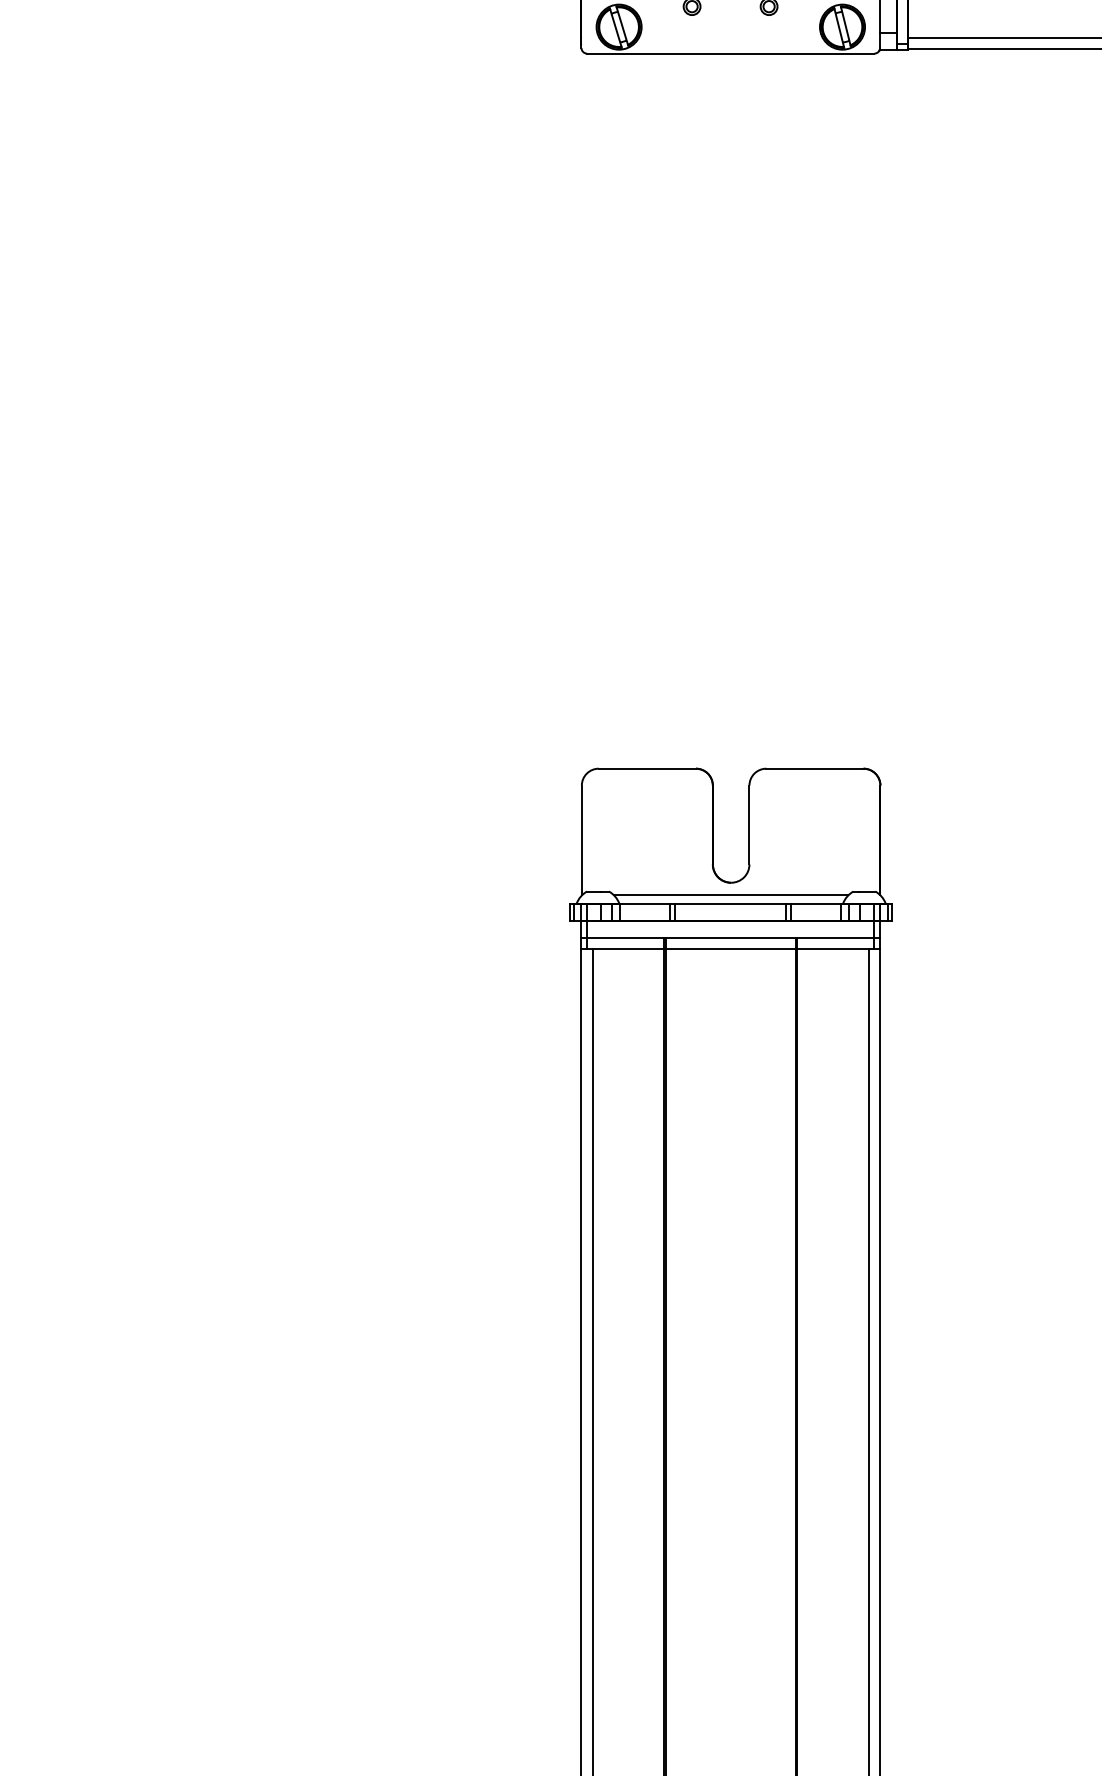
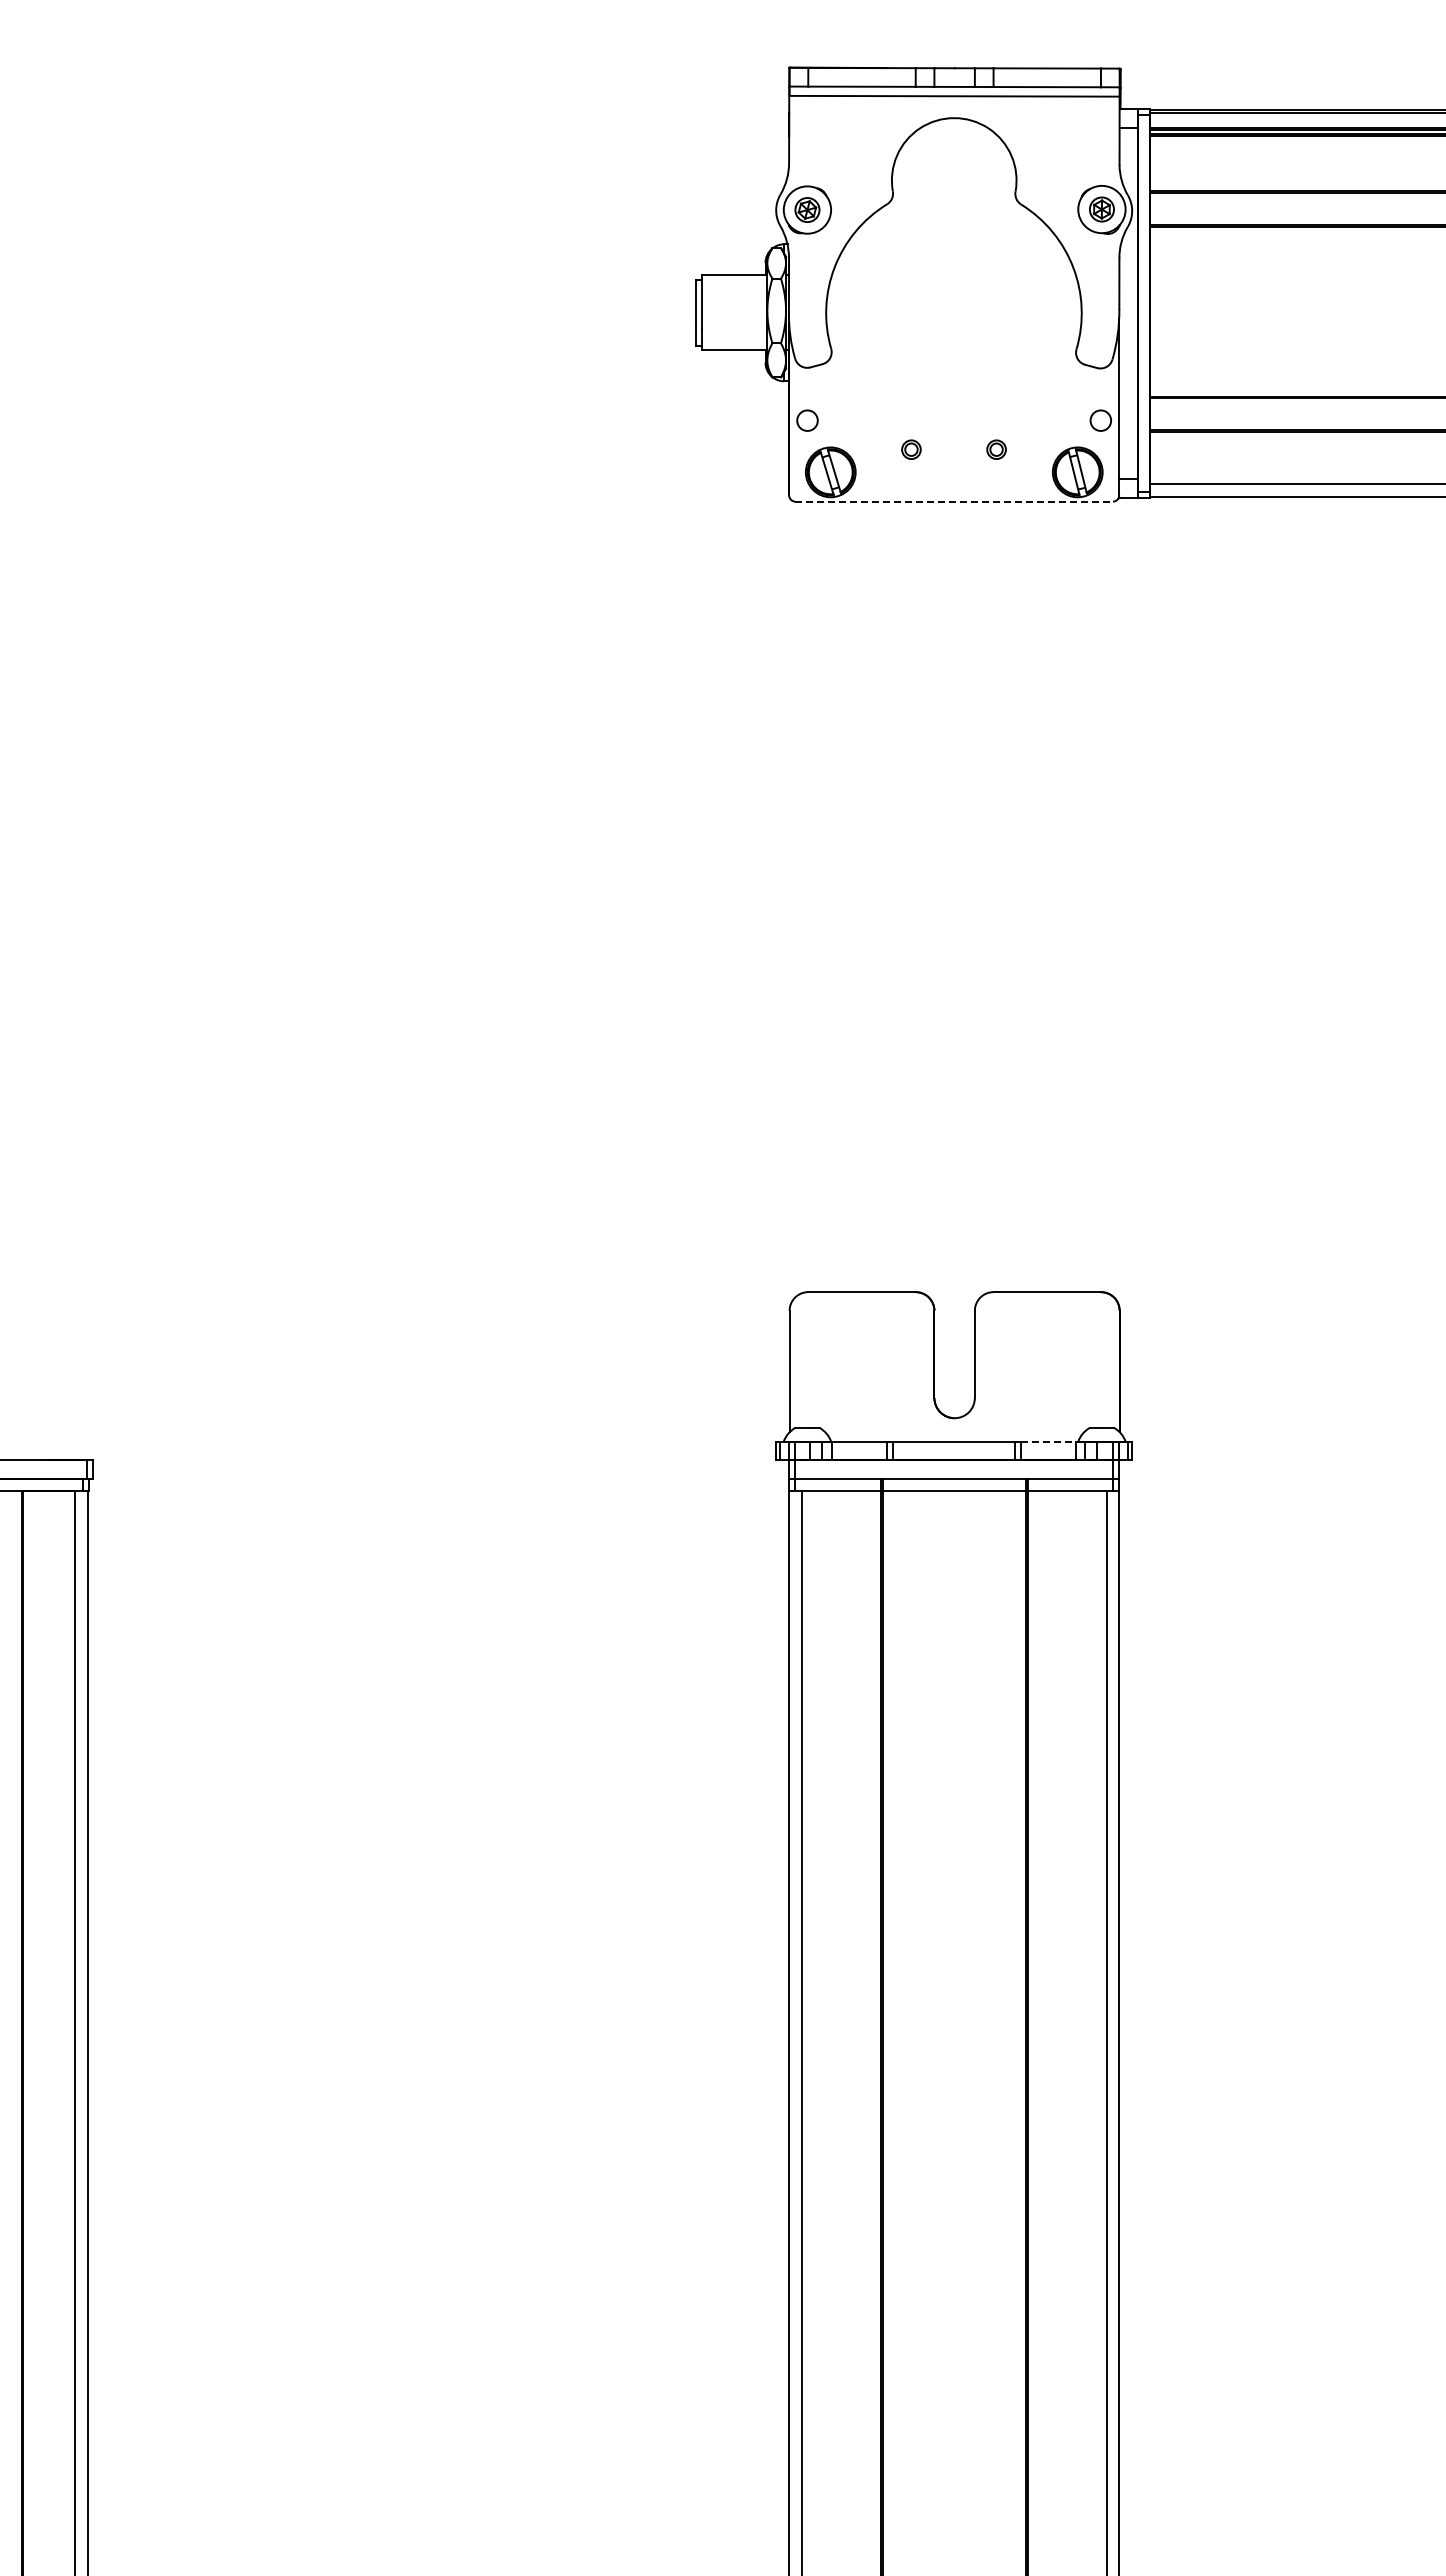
line: (731, 53) -> (954, 501), solid -> dashed
line: (731, 895) -> (954, 1432), removed
line: (816, 903) -> (1049, 1441), solid -> dashed

